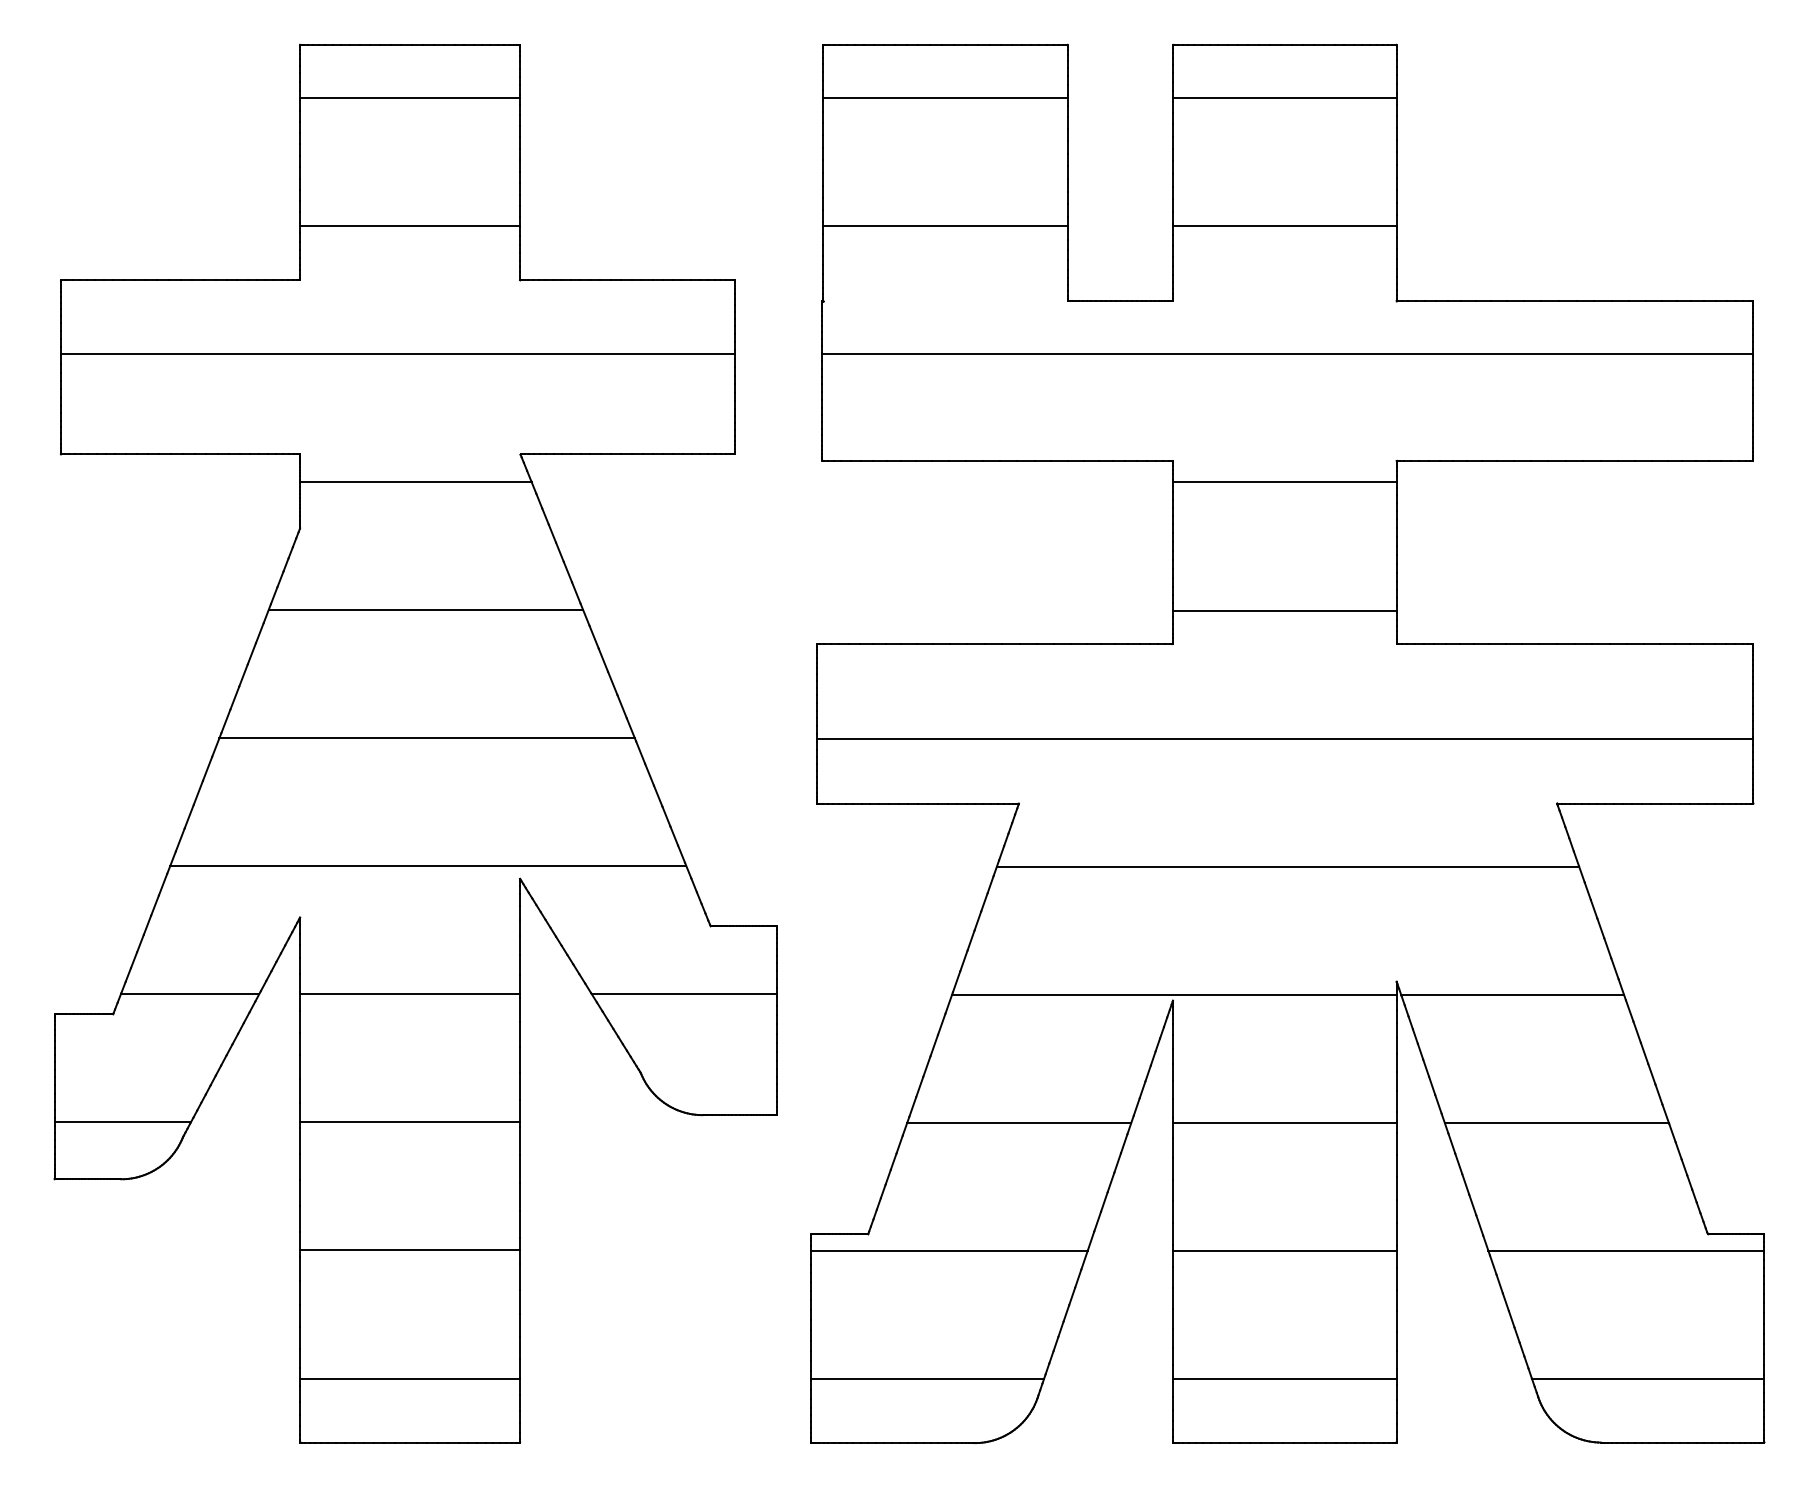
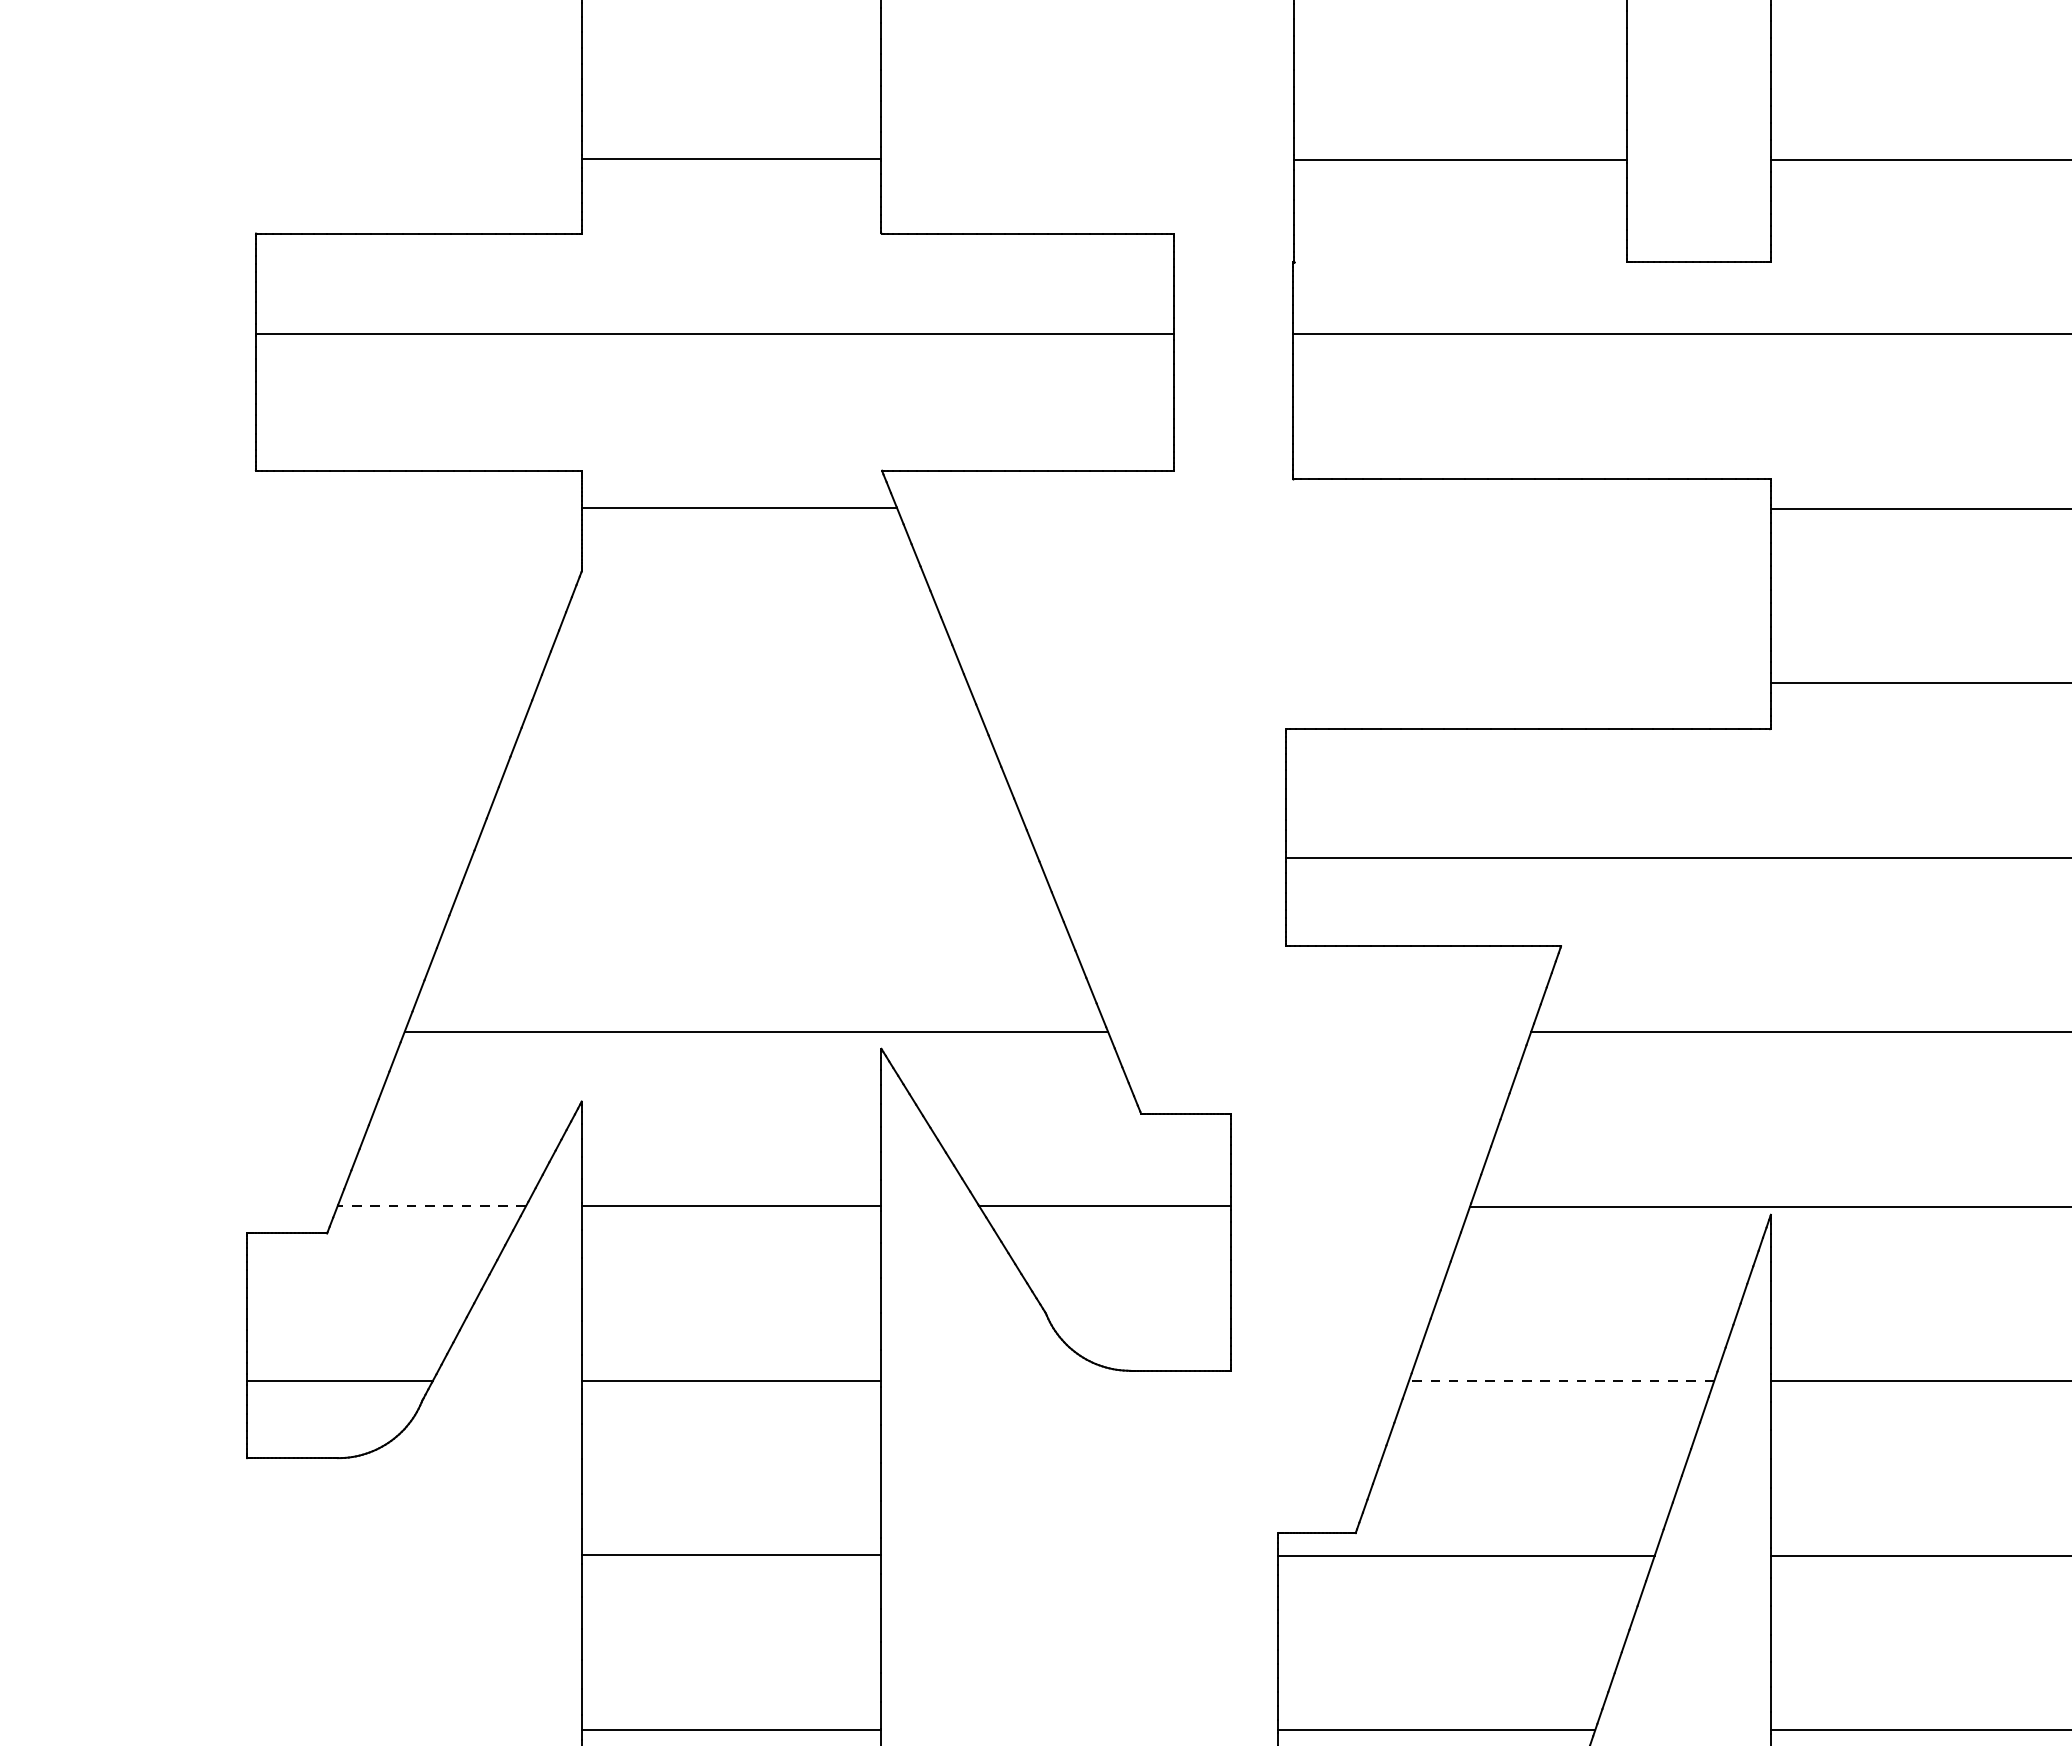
line: (425, 609) -> (752, 681), removed
line: (426, 738) -> (753, 857), removed
line: (189, 994) -> (431, 1206), solid -> dashed
line: (1018, 1122) -> (1560, 1380), solid -> dashed

